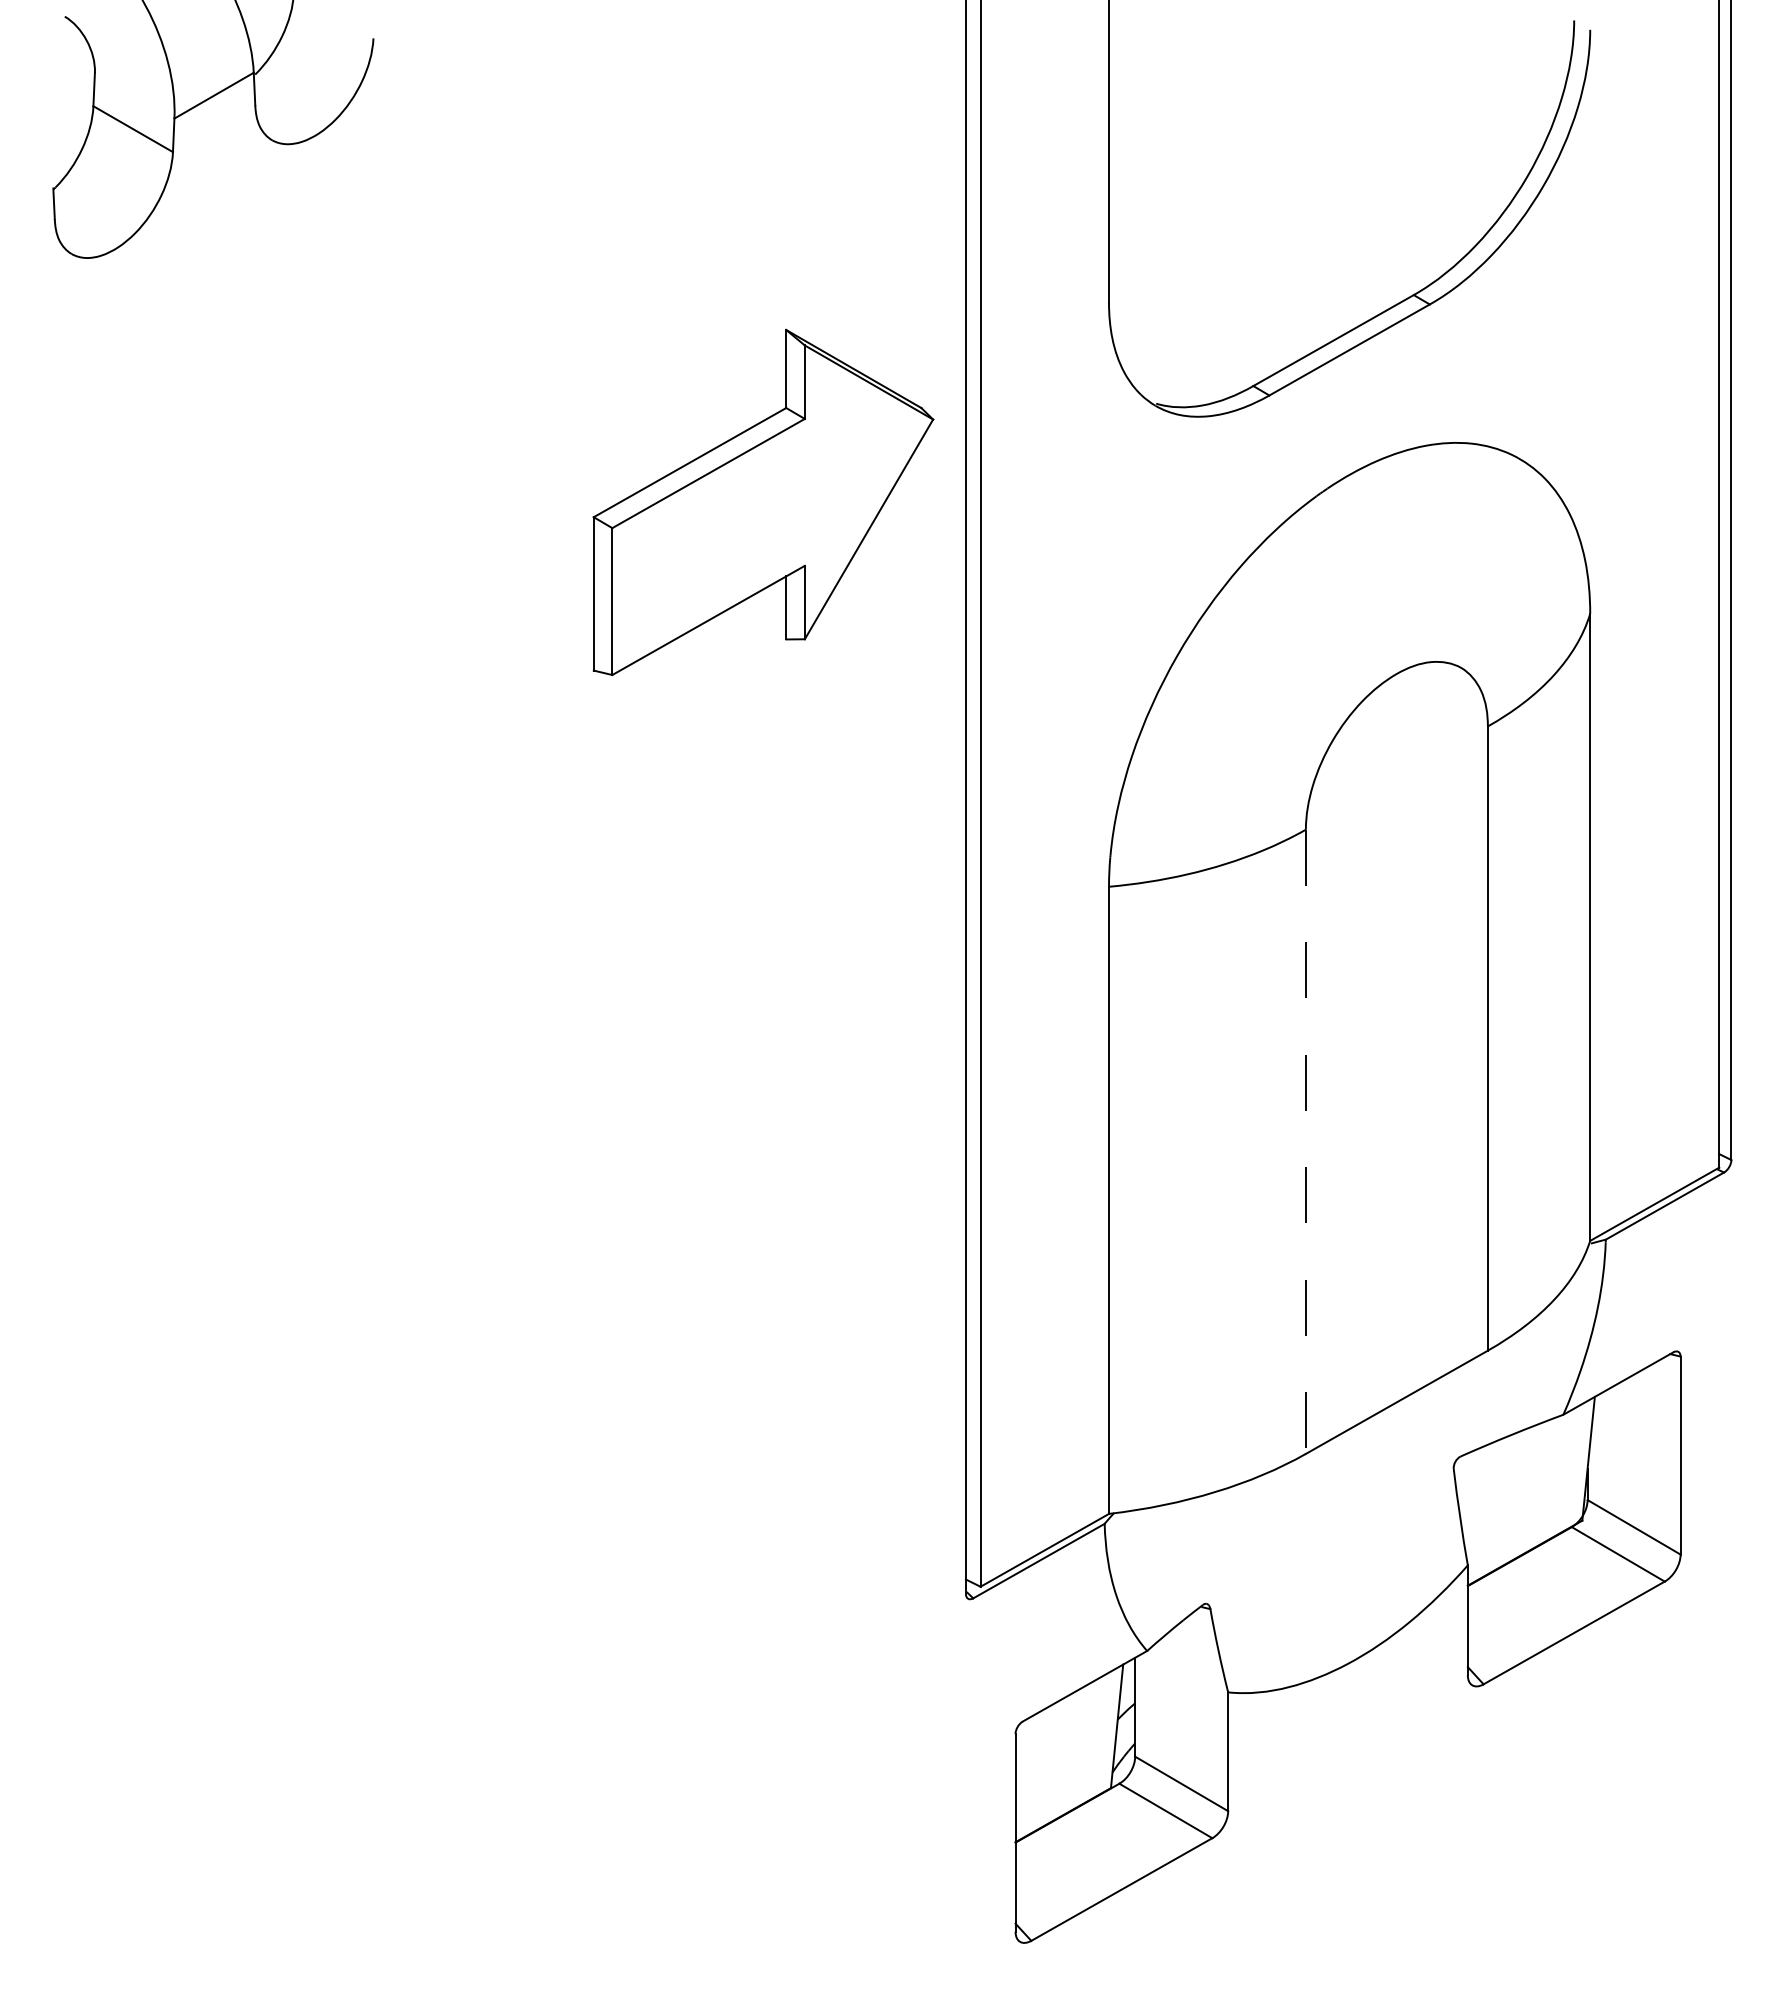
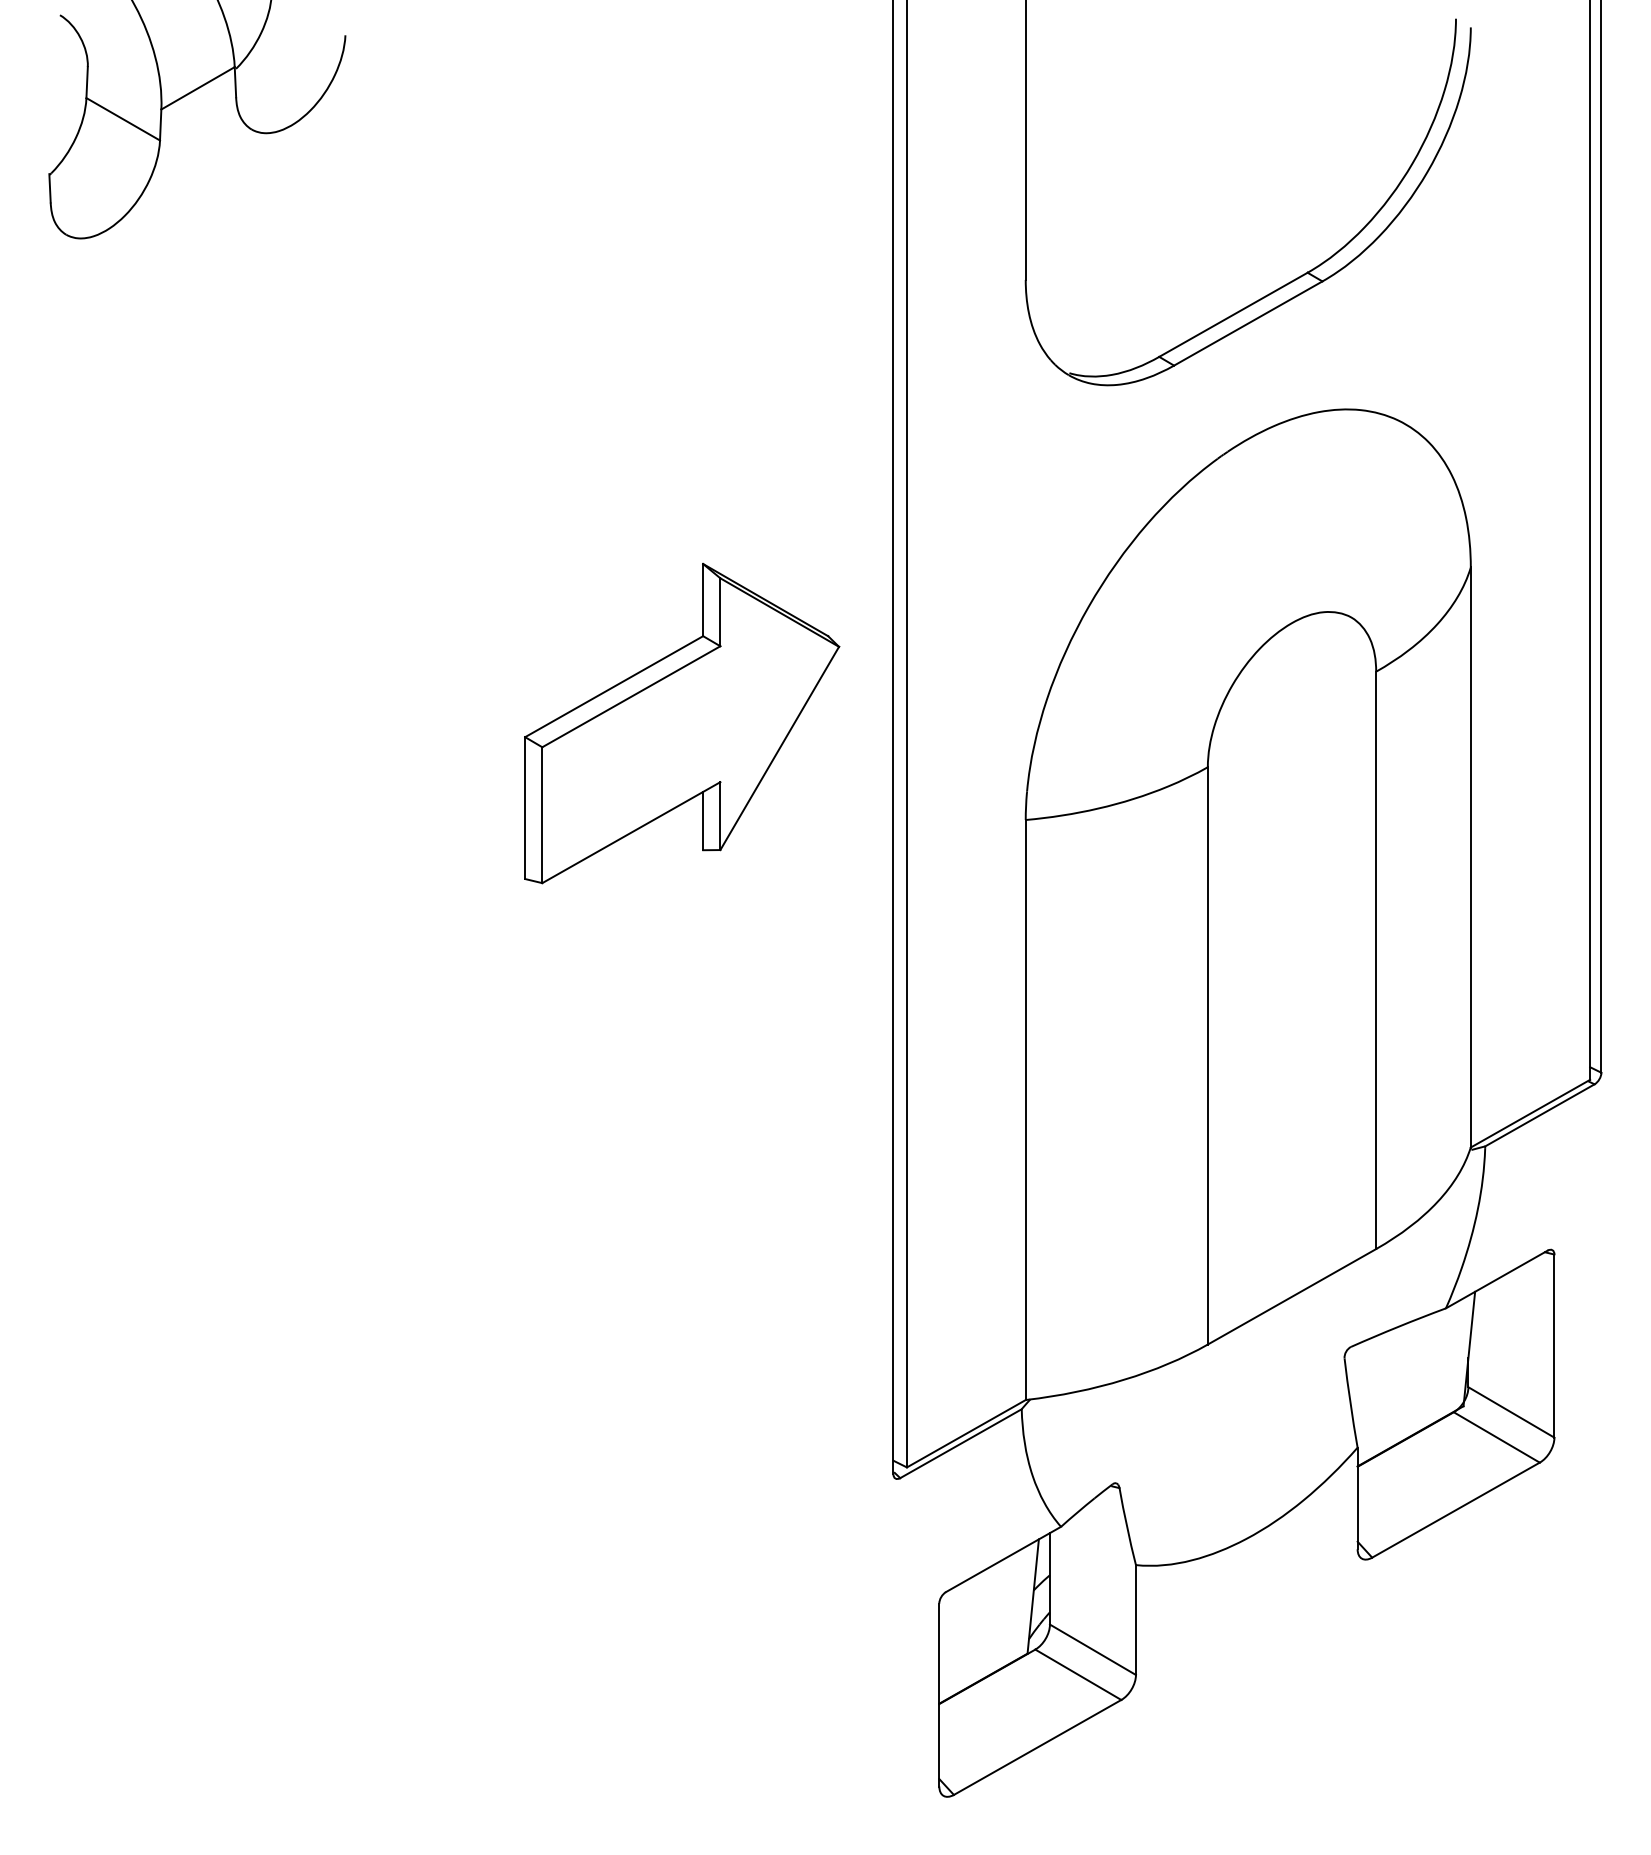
part: (763, 502) -> (682, 723), moved
line: (1305, 1142) -> (1207, 1056), dashed -> solid

